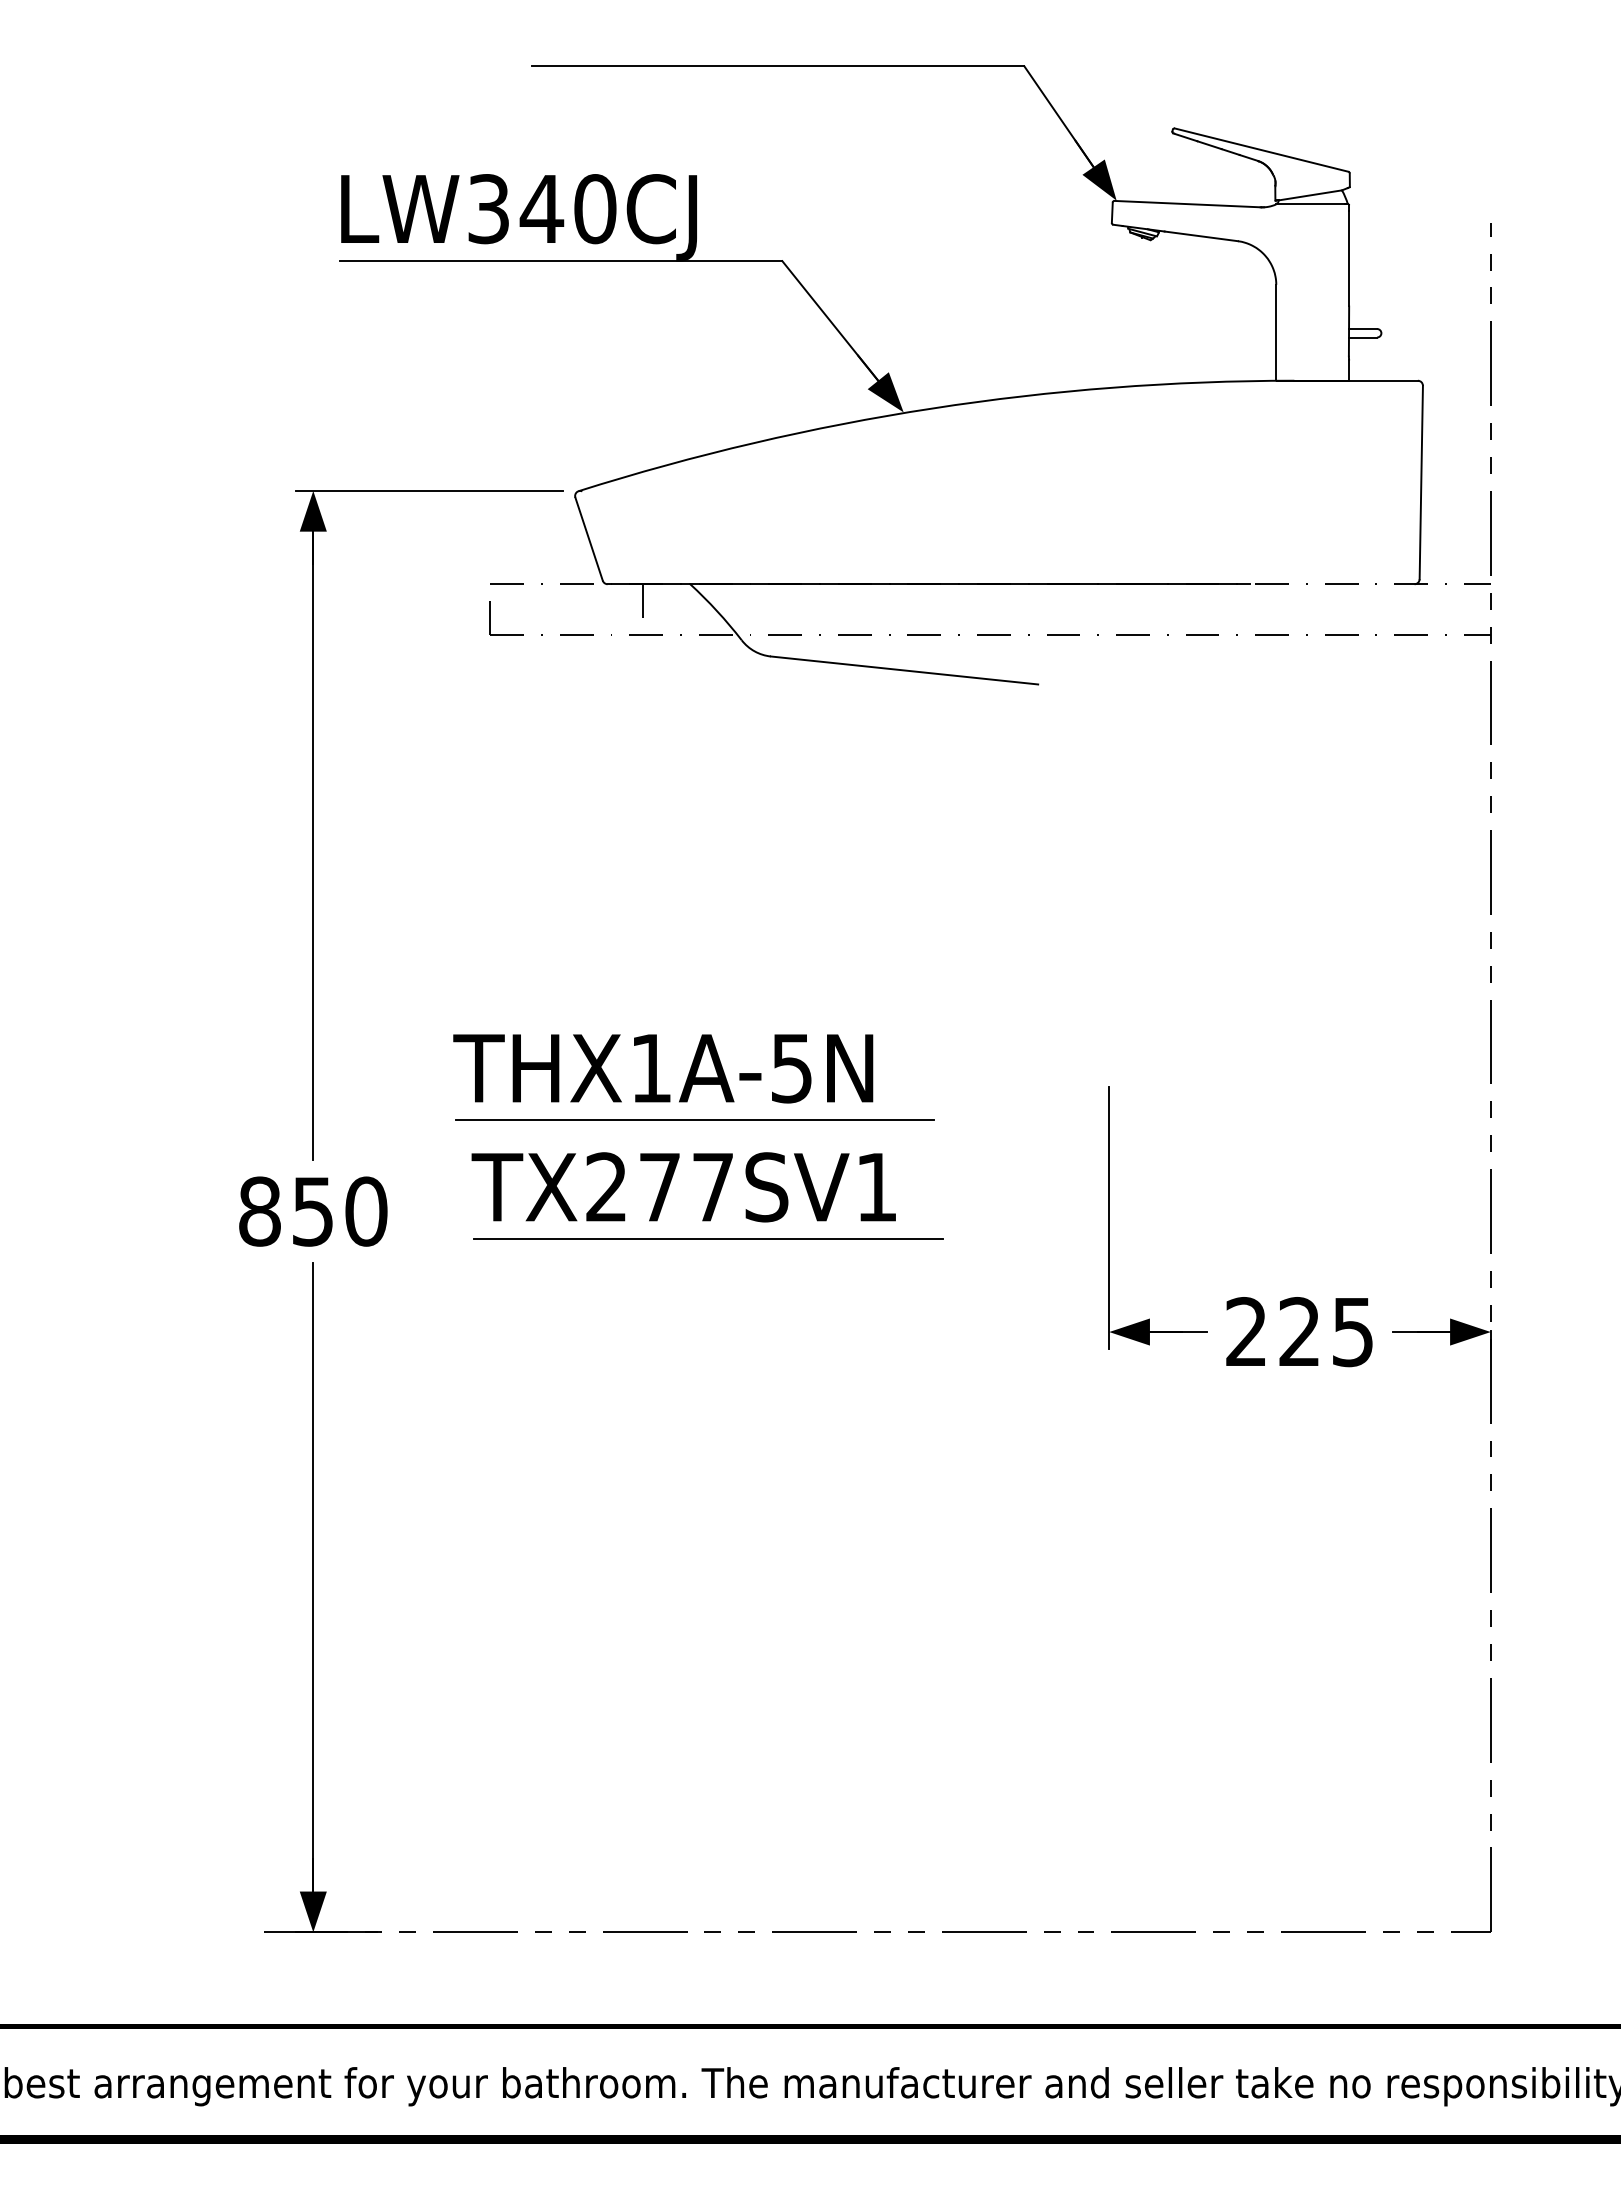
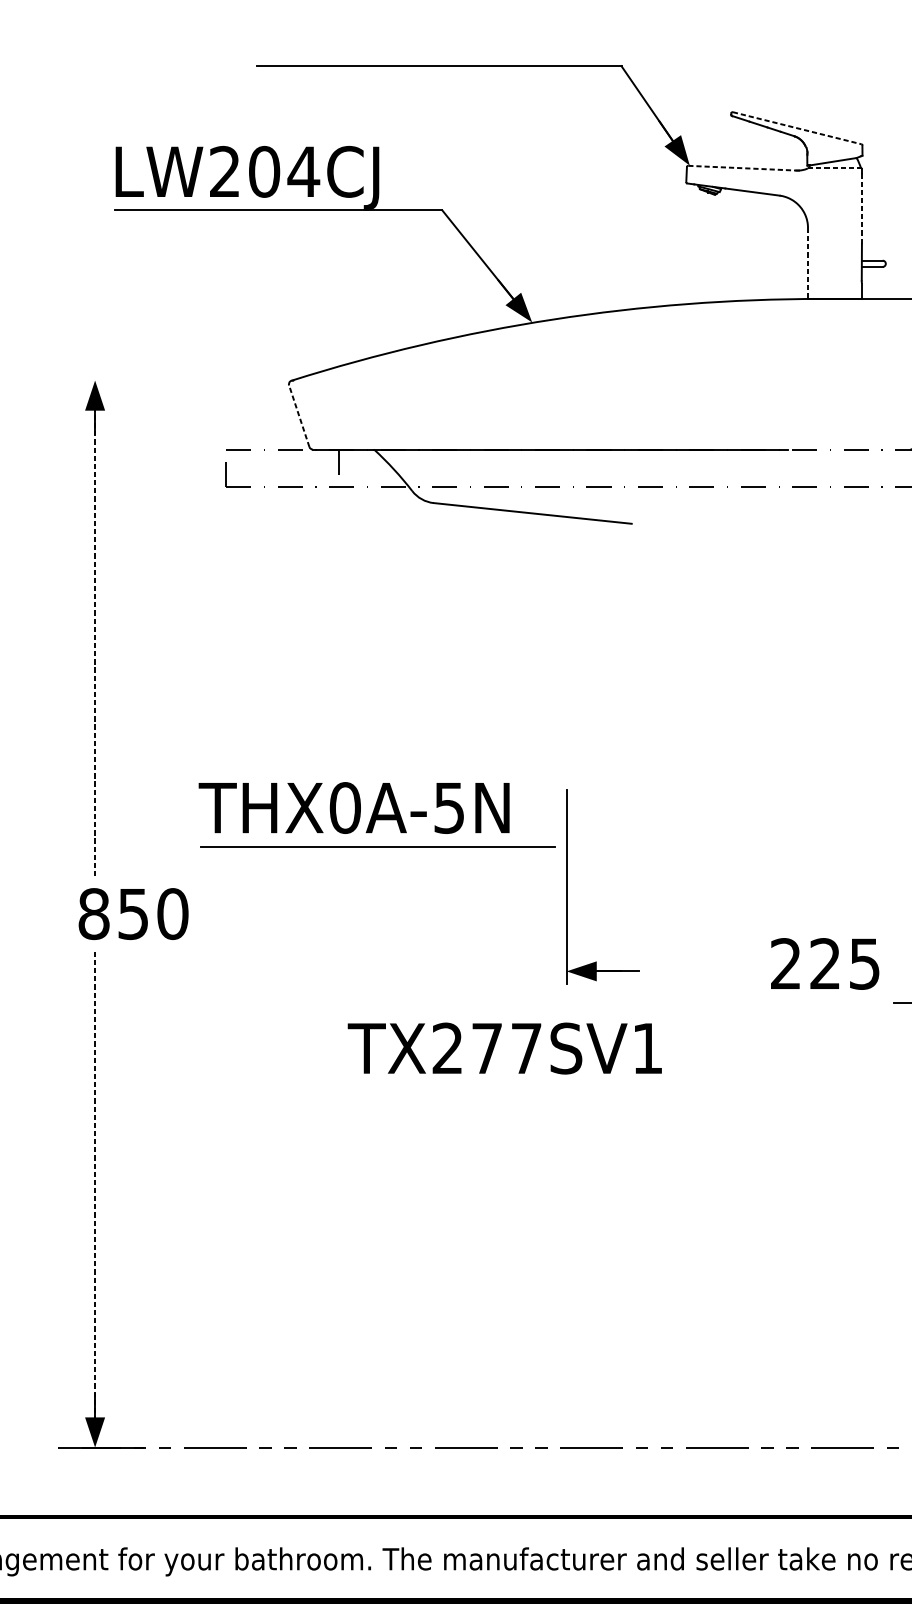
line: (1262, 150) -> (797, 128), solid -> dashed
line: (1188, 204) -> (743, 168), solid -> dashed
line: (1312, 204) -> (834, 168), solid -> dashed
text: (542, 209) -> (264, 172), LW340CJ -> LW204CJ
line: (1349, 258) -> (862, 208), solid -> dashed
line: (1276, 332) -> (808, 263), solid -> dashed
line: (429, 490) -> (181, 380), removed
line: (589, 539) -> (299, 416), solid -> dashed
line: (313, 832) -> (95, 633), solid -> dashed
text: (651, 1068) -> (345, 808), THX1A-5N -> THX0A-5N
text: (683, 1187) -> (504, 1048), moved
text: (313, 1211) -> (133, 913), moved
part: (1109, 1217) -> (566, 886), moved
line: (708, 1239) -> (387, 934), removed
text: (1299, 1332) -> (825, 964), moved
line: (313, 1590) -> (95, 1194), solid -> dashed

